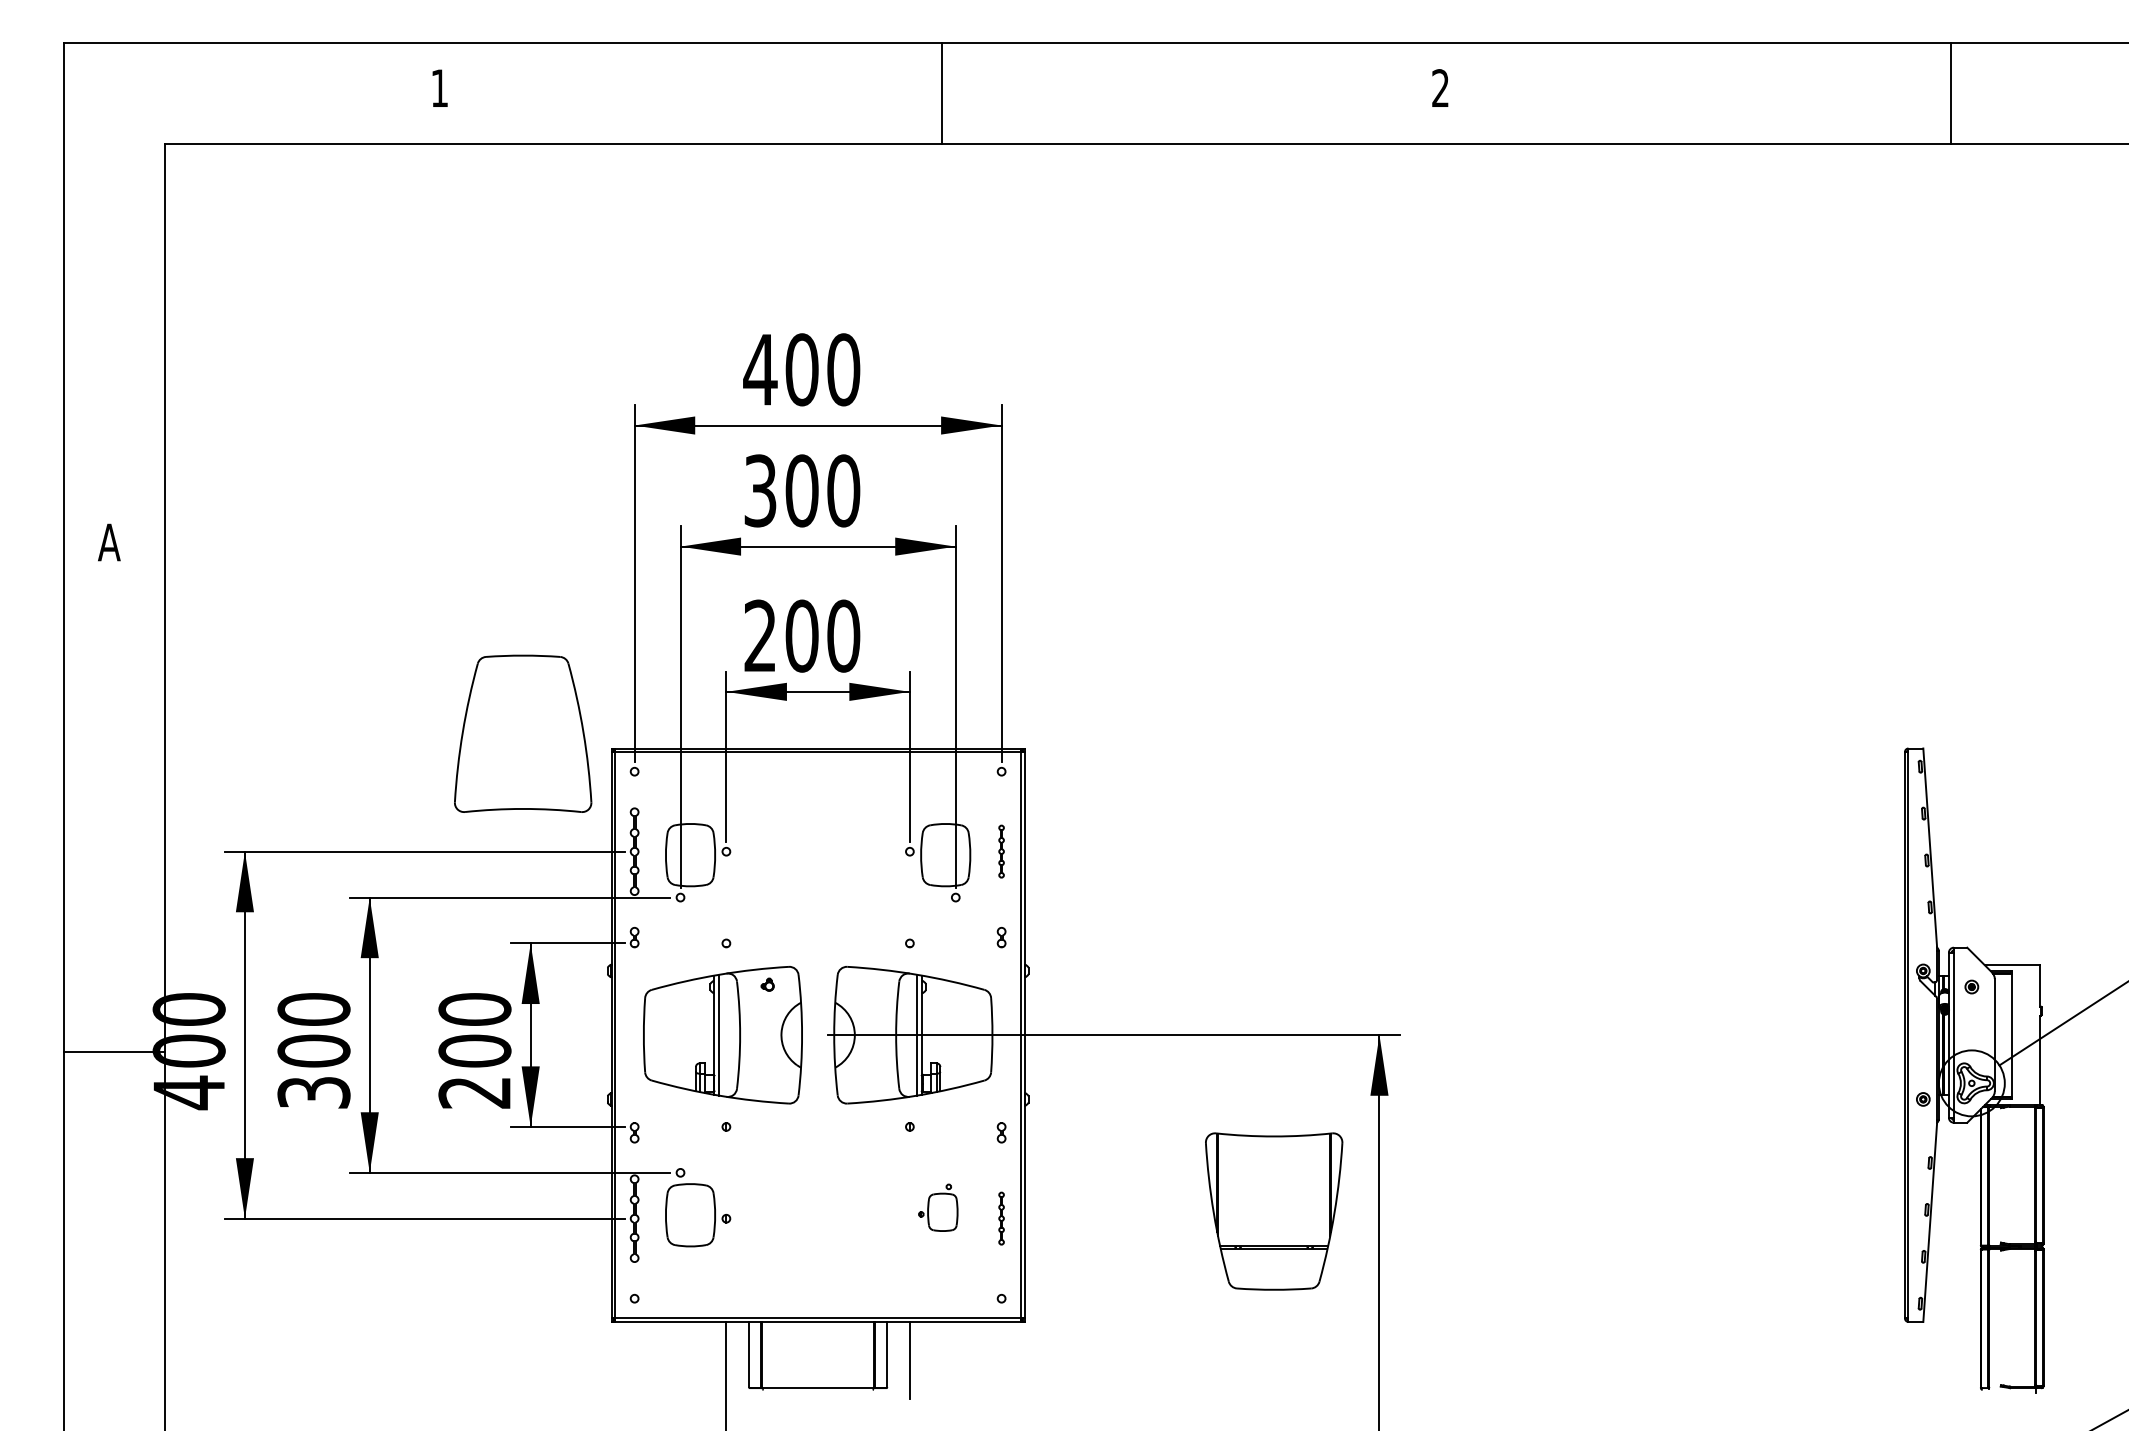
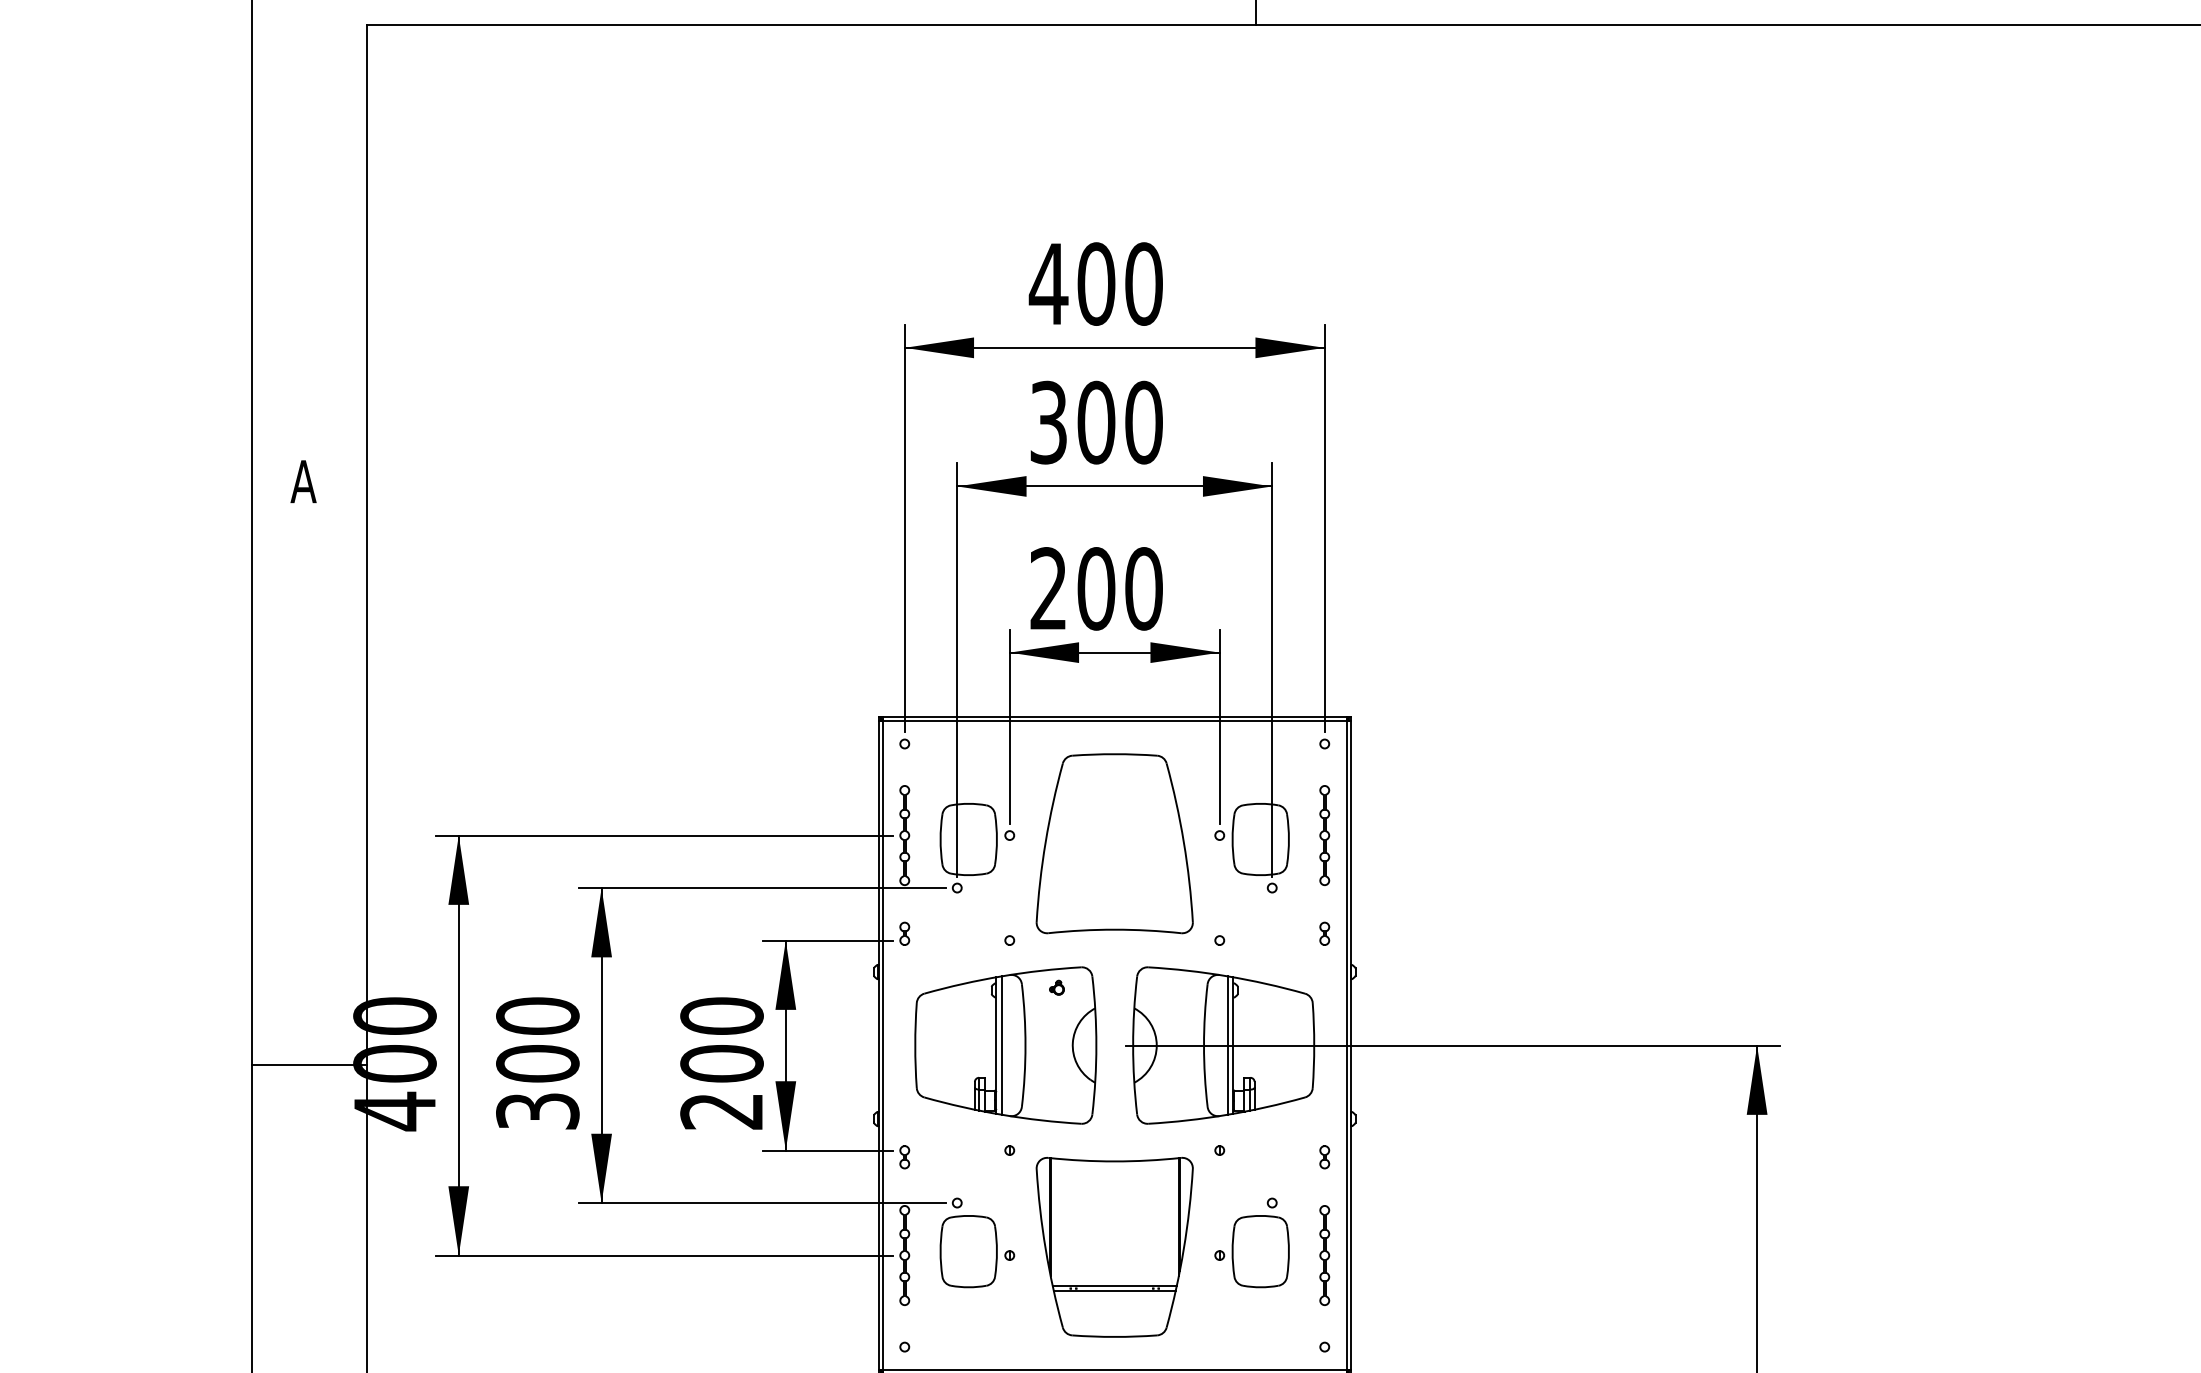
part: (523, 733) -> (1115, 843), moved
part: (1001, 851) -> (1324, 835), size x1.67
part: (938, 1207) -> (1252, 1242), size x1.67
part: (1274, 1211) -> (1115, 1247), moved
part: (1001, 1218) -> (1324, 1255), size x1.67

